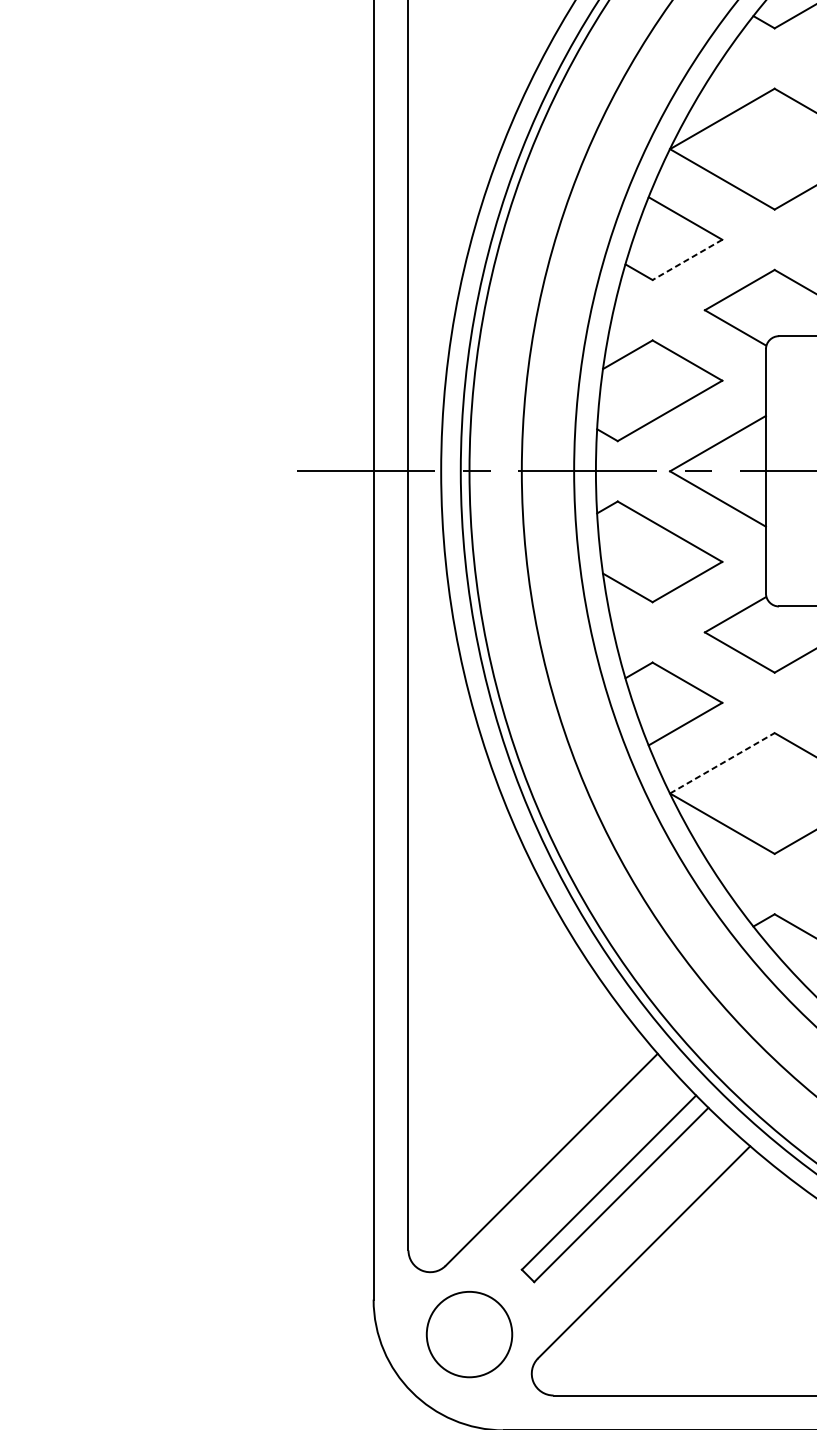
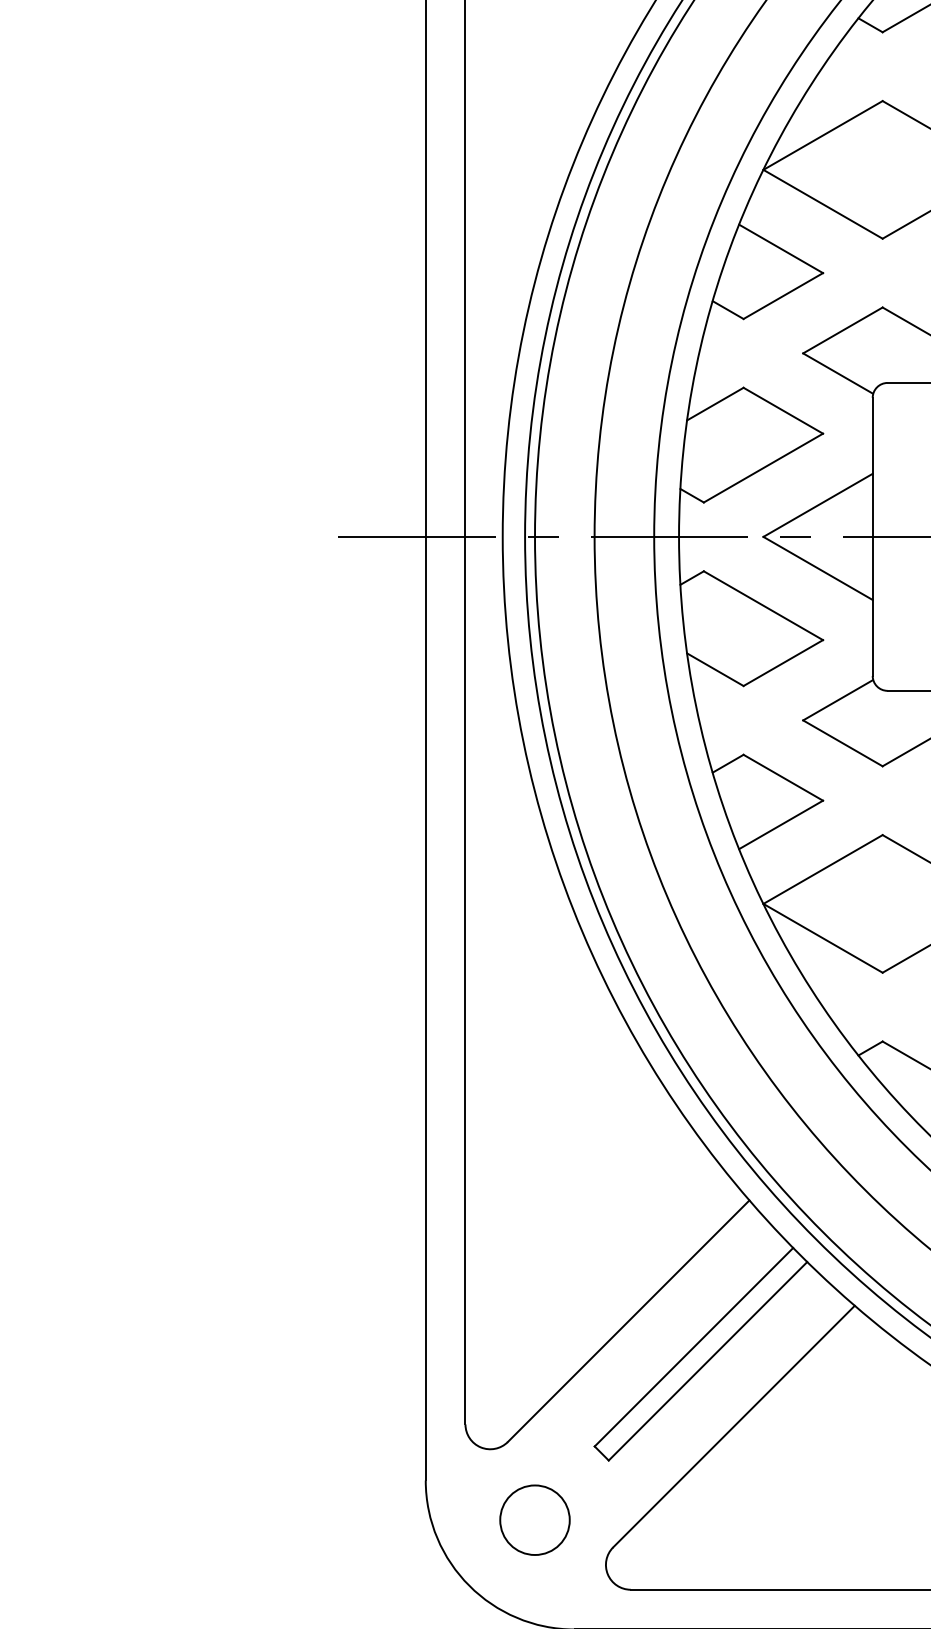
line: (687, 260) -> (783, 296), dashed -> solid
line: (722, 763) -> (823, 869), dashed -> solid
circle: (469, 1333) -> (534, 1519), size x0.71

